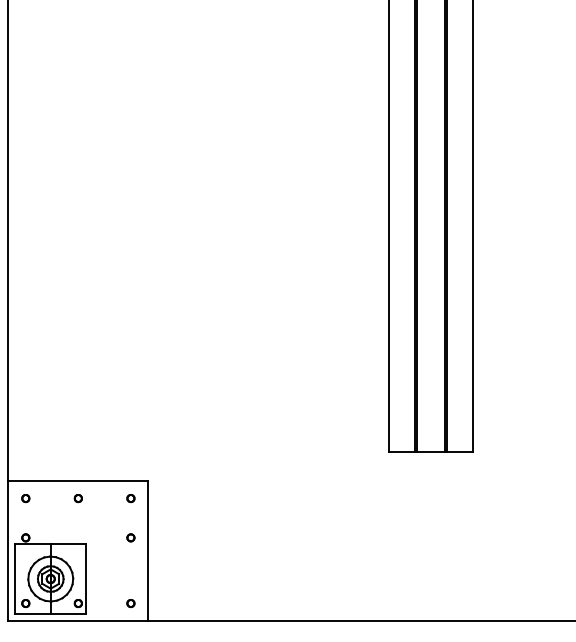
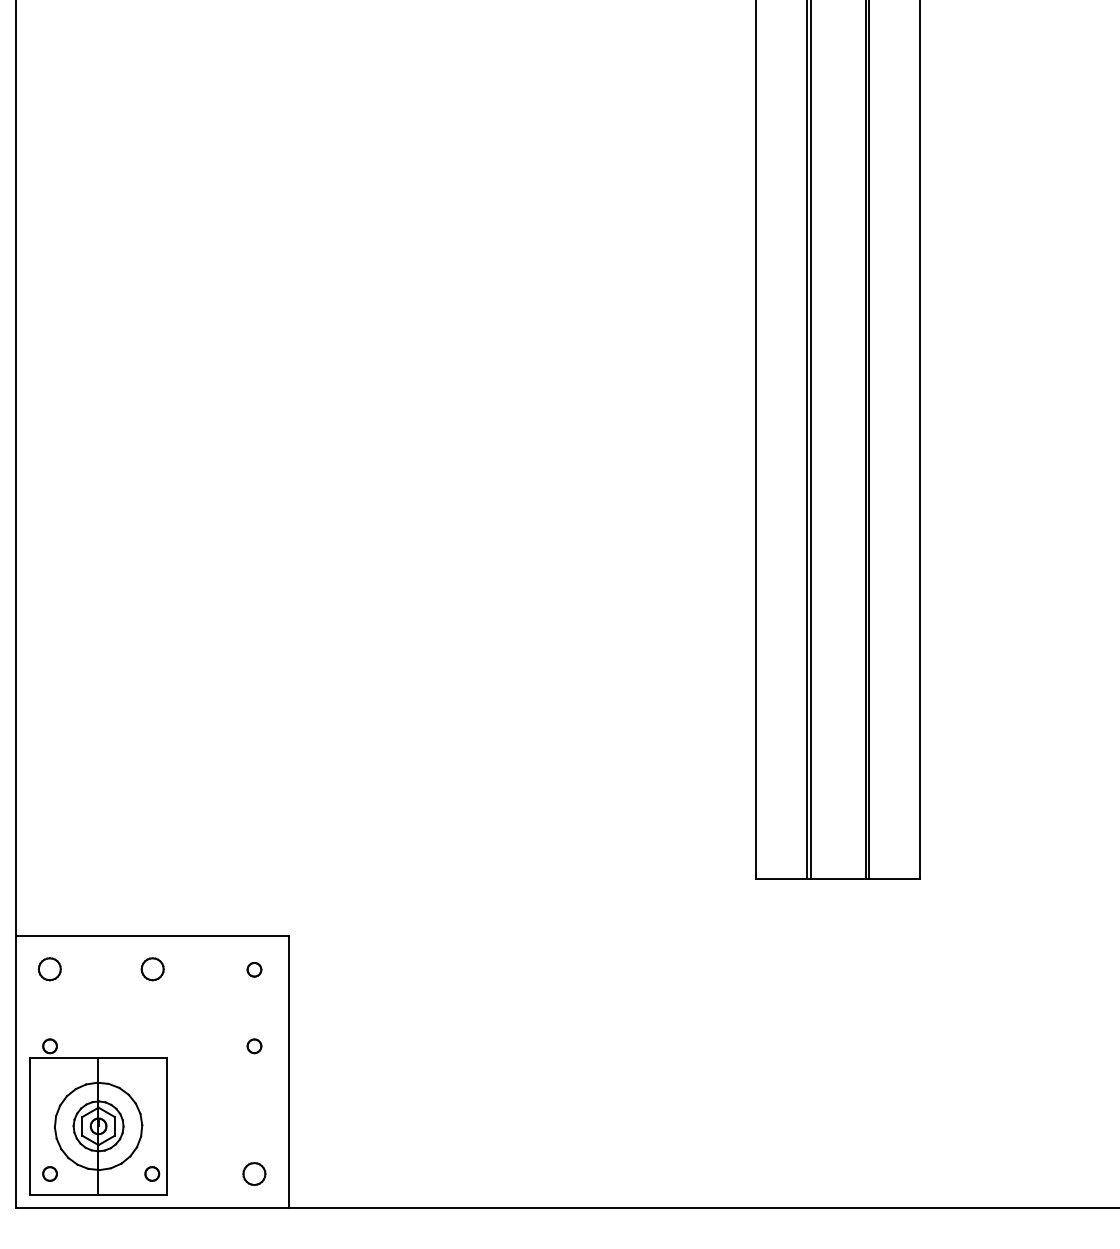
part: (25, 498) -> (49, 969), size x1.6
part: (77, 498) -> (150, 969), size x1.6
part: (130, 603) -> (253, 1173), size x1.6

